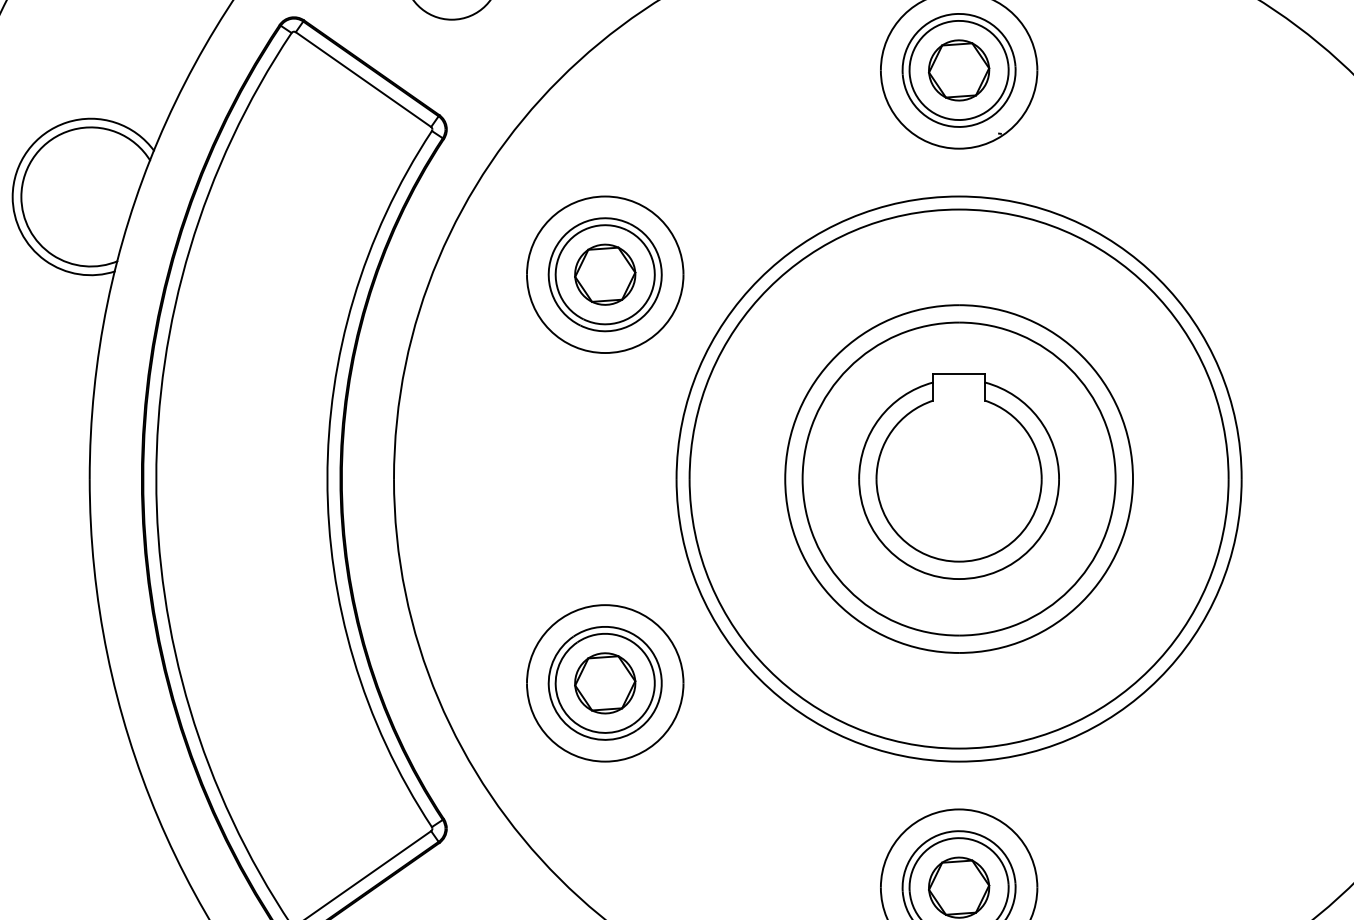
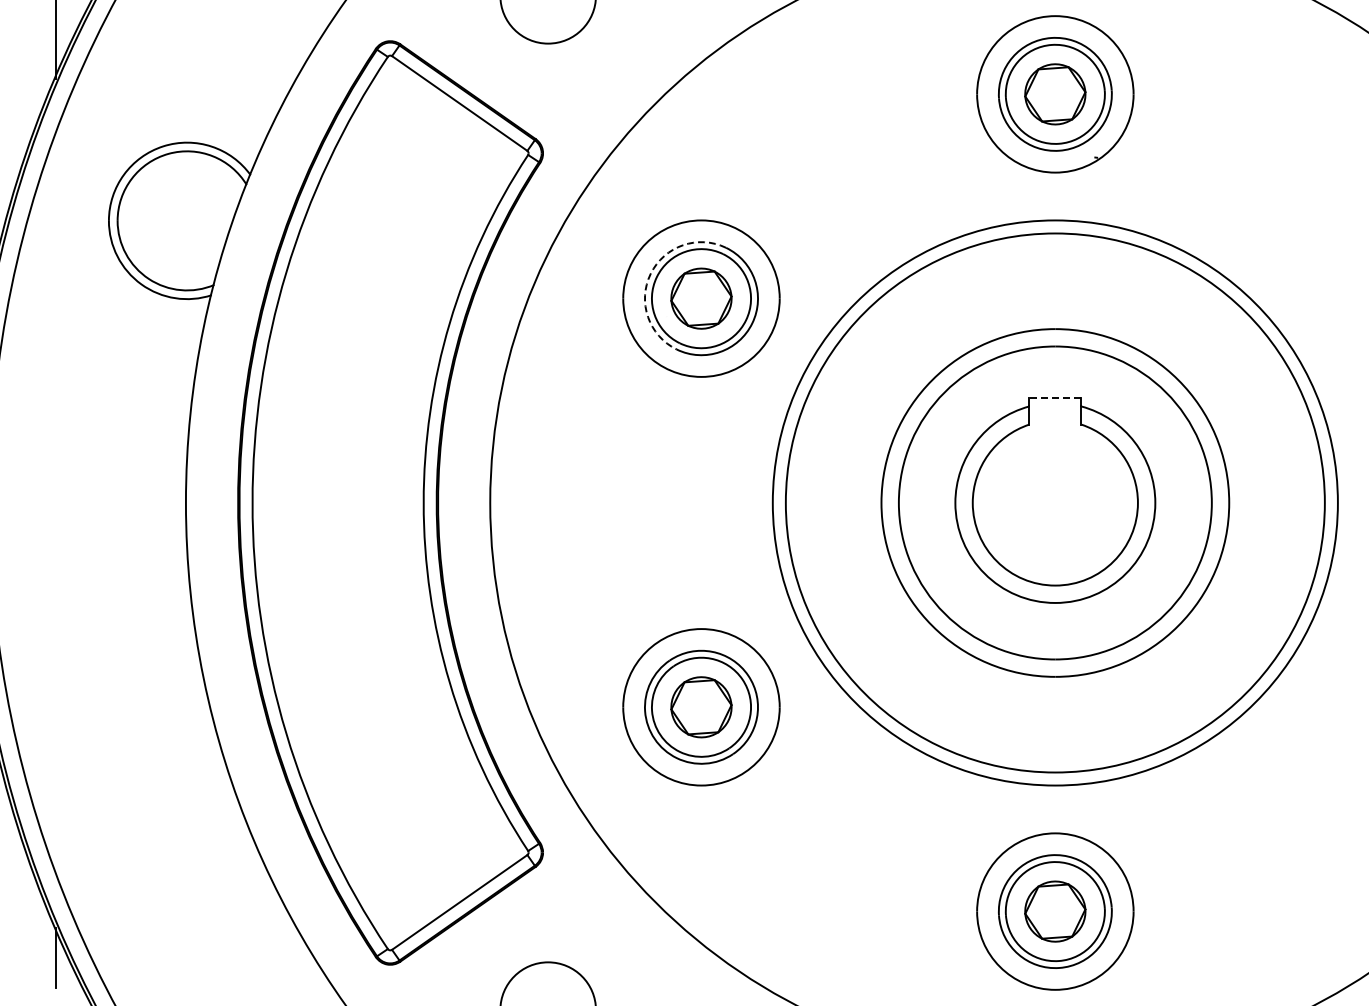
arc: (554, 250) -> (650, 274), solid -> dashed
line: (958, 373) -> (1054, 397), solid -> dashed

